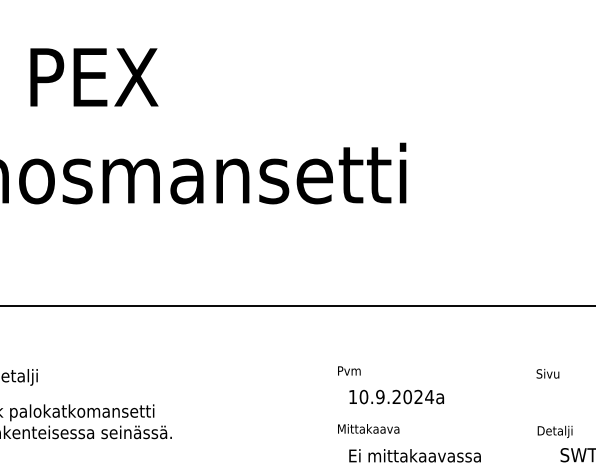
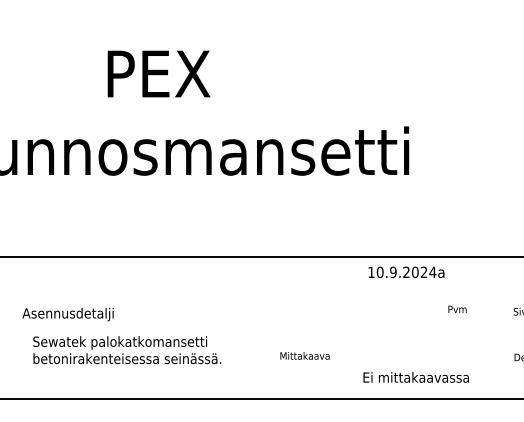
text: (349, 371) -> (457, 309), moved
text: (396, 397) -> (406, 272), moved
text: (368, 428) -> (304, 355), moved

